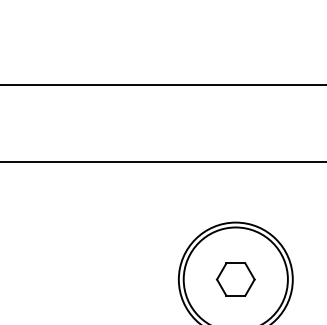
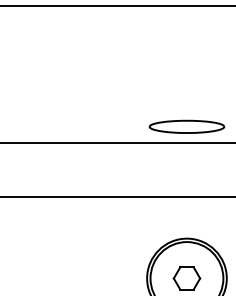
part: (235, 62) -> (186, 126), added

